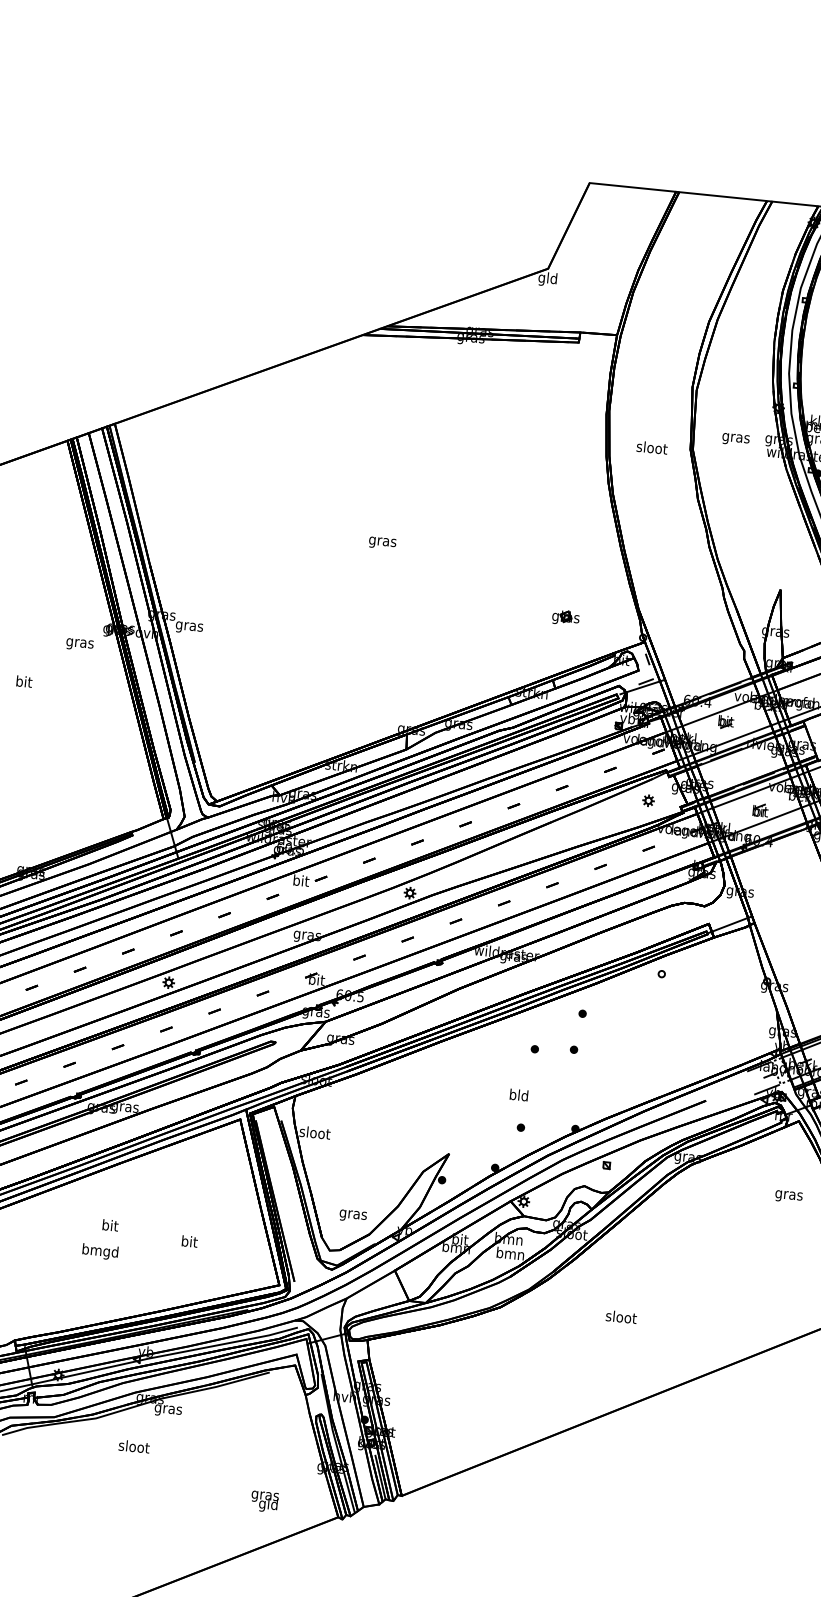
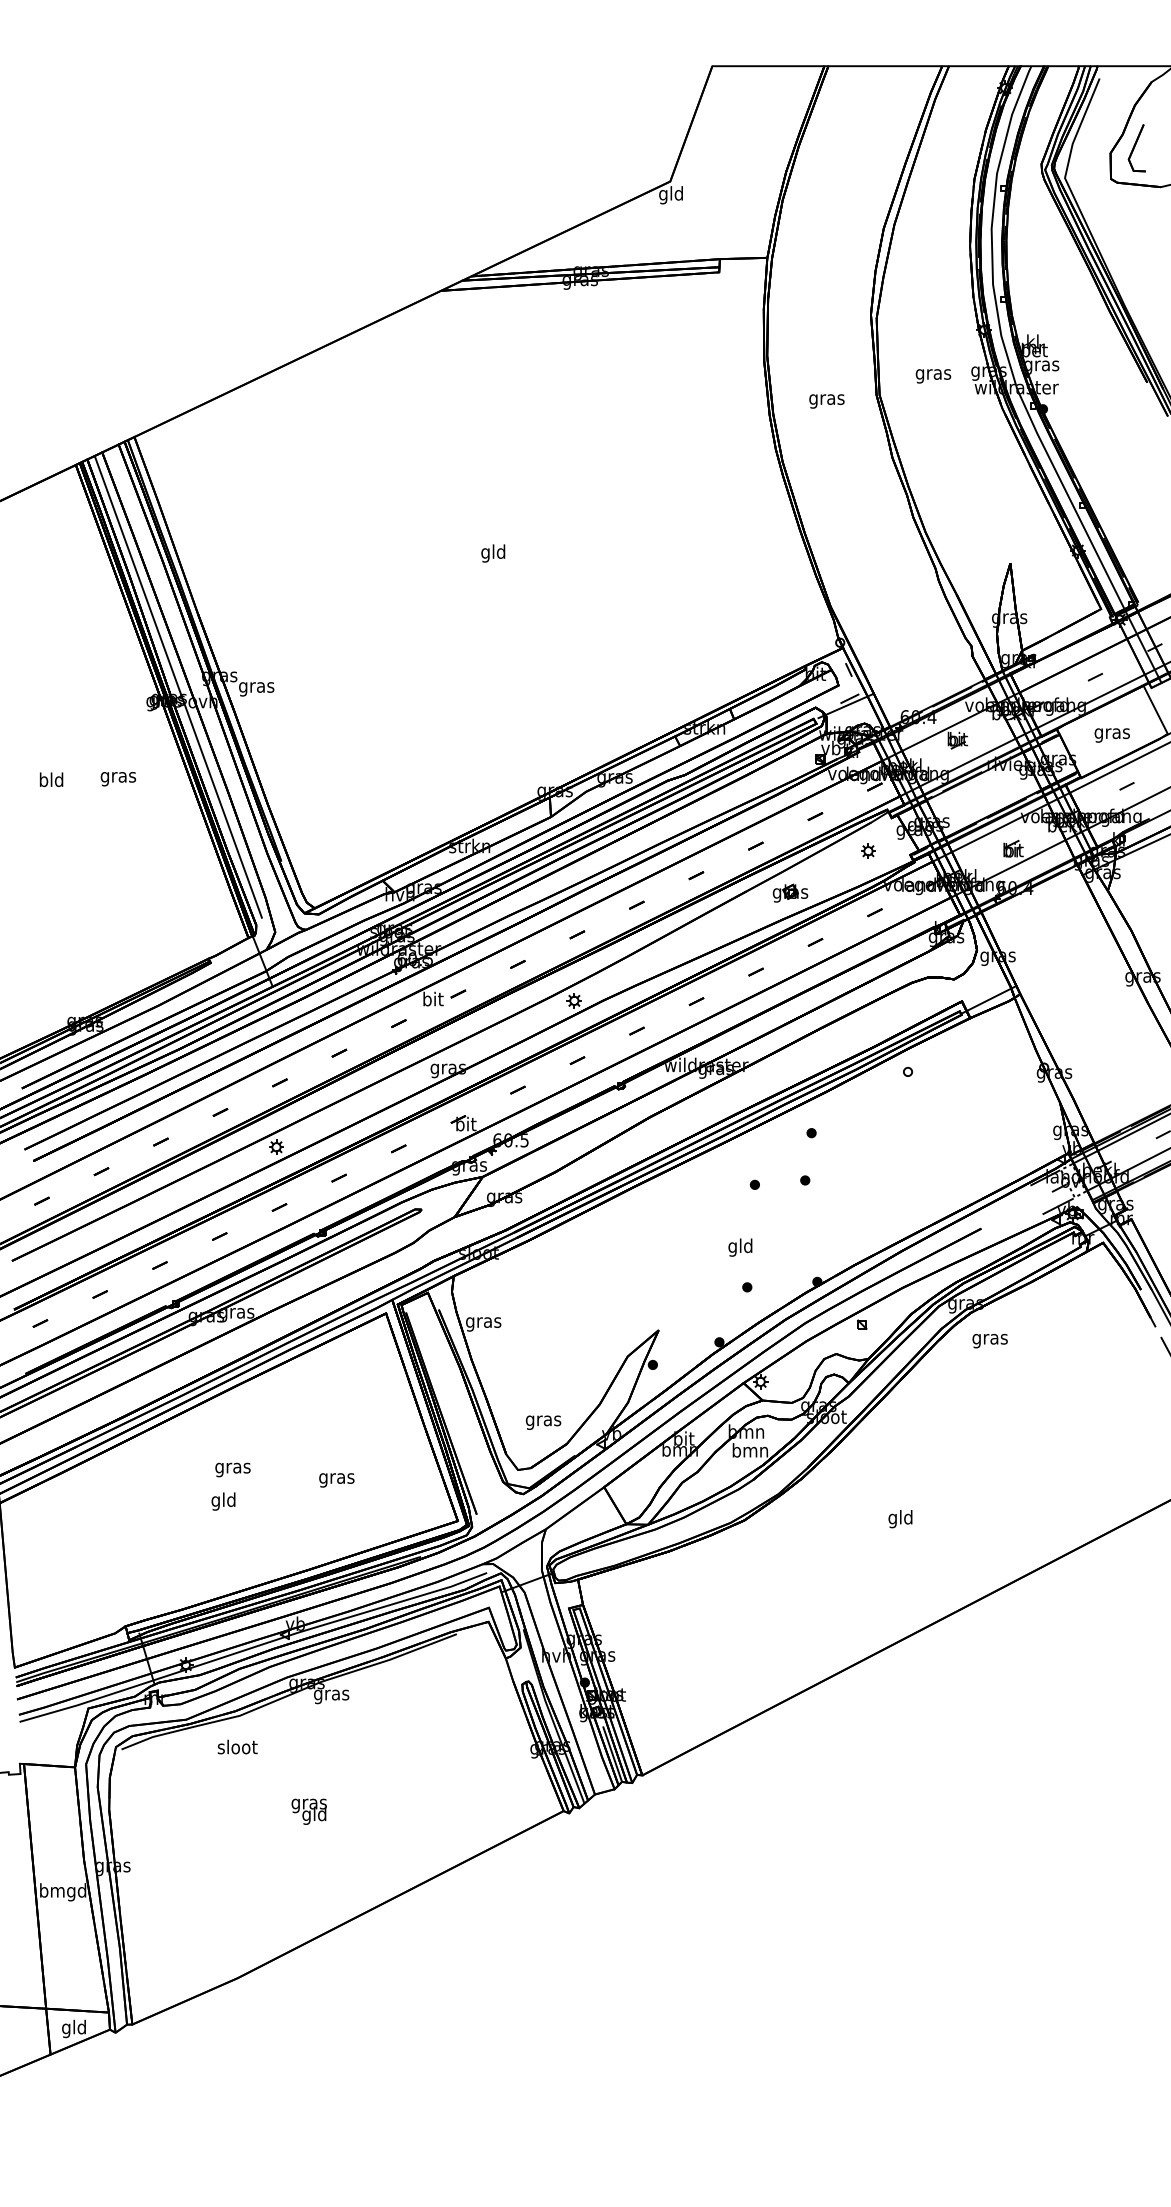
text: (652, 449) -> (827, 399), sloot -> gras
text: (382, 541) -> (493, 553), gras -> gld
part: (565, 617) -> (790, 892), moved
line: (128, 619) -> (177, 686), added
text: (79, 645) -> (118, 779), moved
text: (24, 681) -> (51, 779), bit -> bld
text: (512, 1095) -> (732, 1247), bld -> gld
text: (314, 1134) -> (483, 1322), sloot -> gras
text: (788, 1197) -> (989, 1341), moved
text: (109, 1227) -> (232, 1468), bit -> gras
text: (189, 1242) -> (336, 1478), bit -> gras
text: (100, 1251) -> (223, 1501), bmgd -> gld
text: (620, 1318) -> (900, 1519), sloot -> gld
text: (134, 1446) -> (237, 1746), moved
text: (264, 1501) -> (308, 1811), moved

